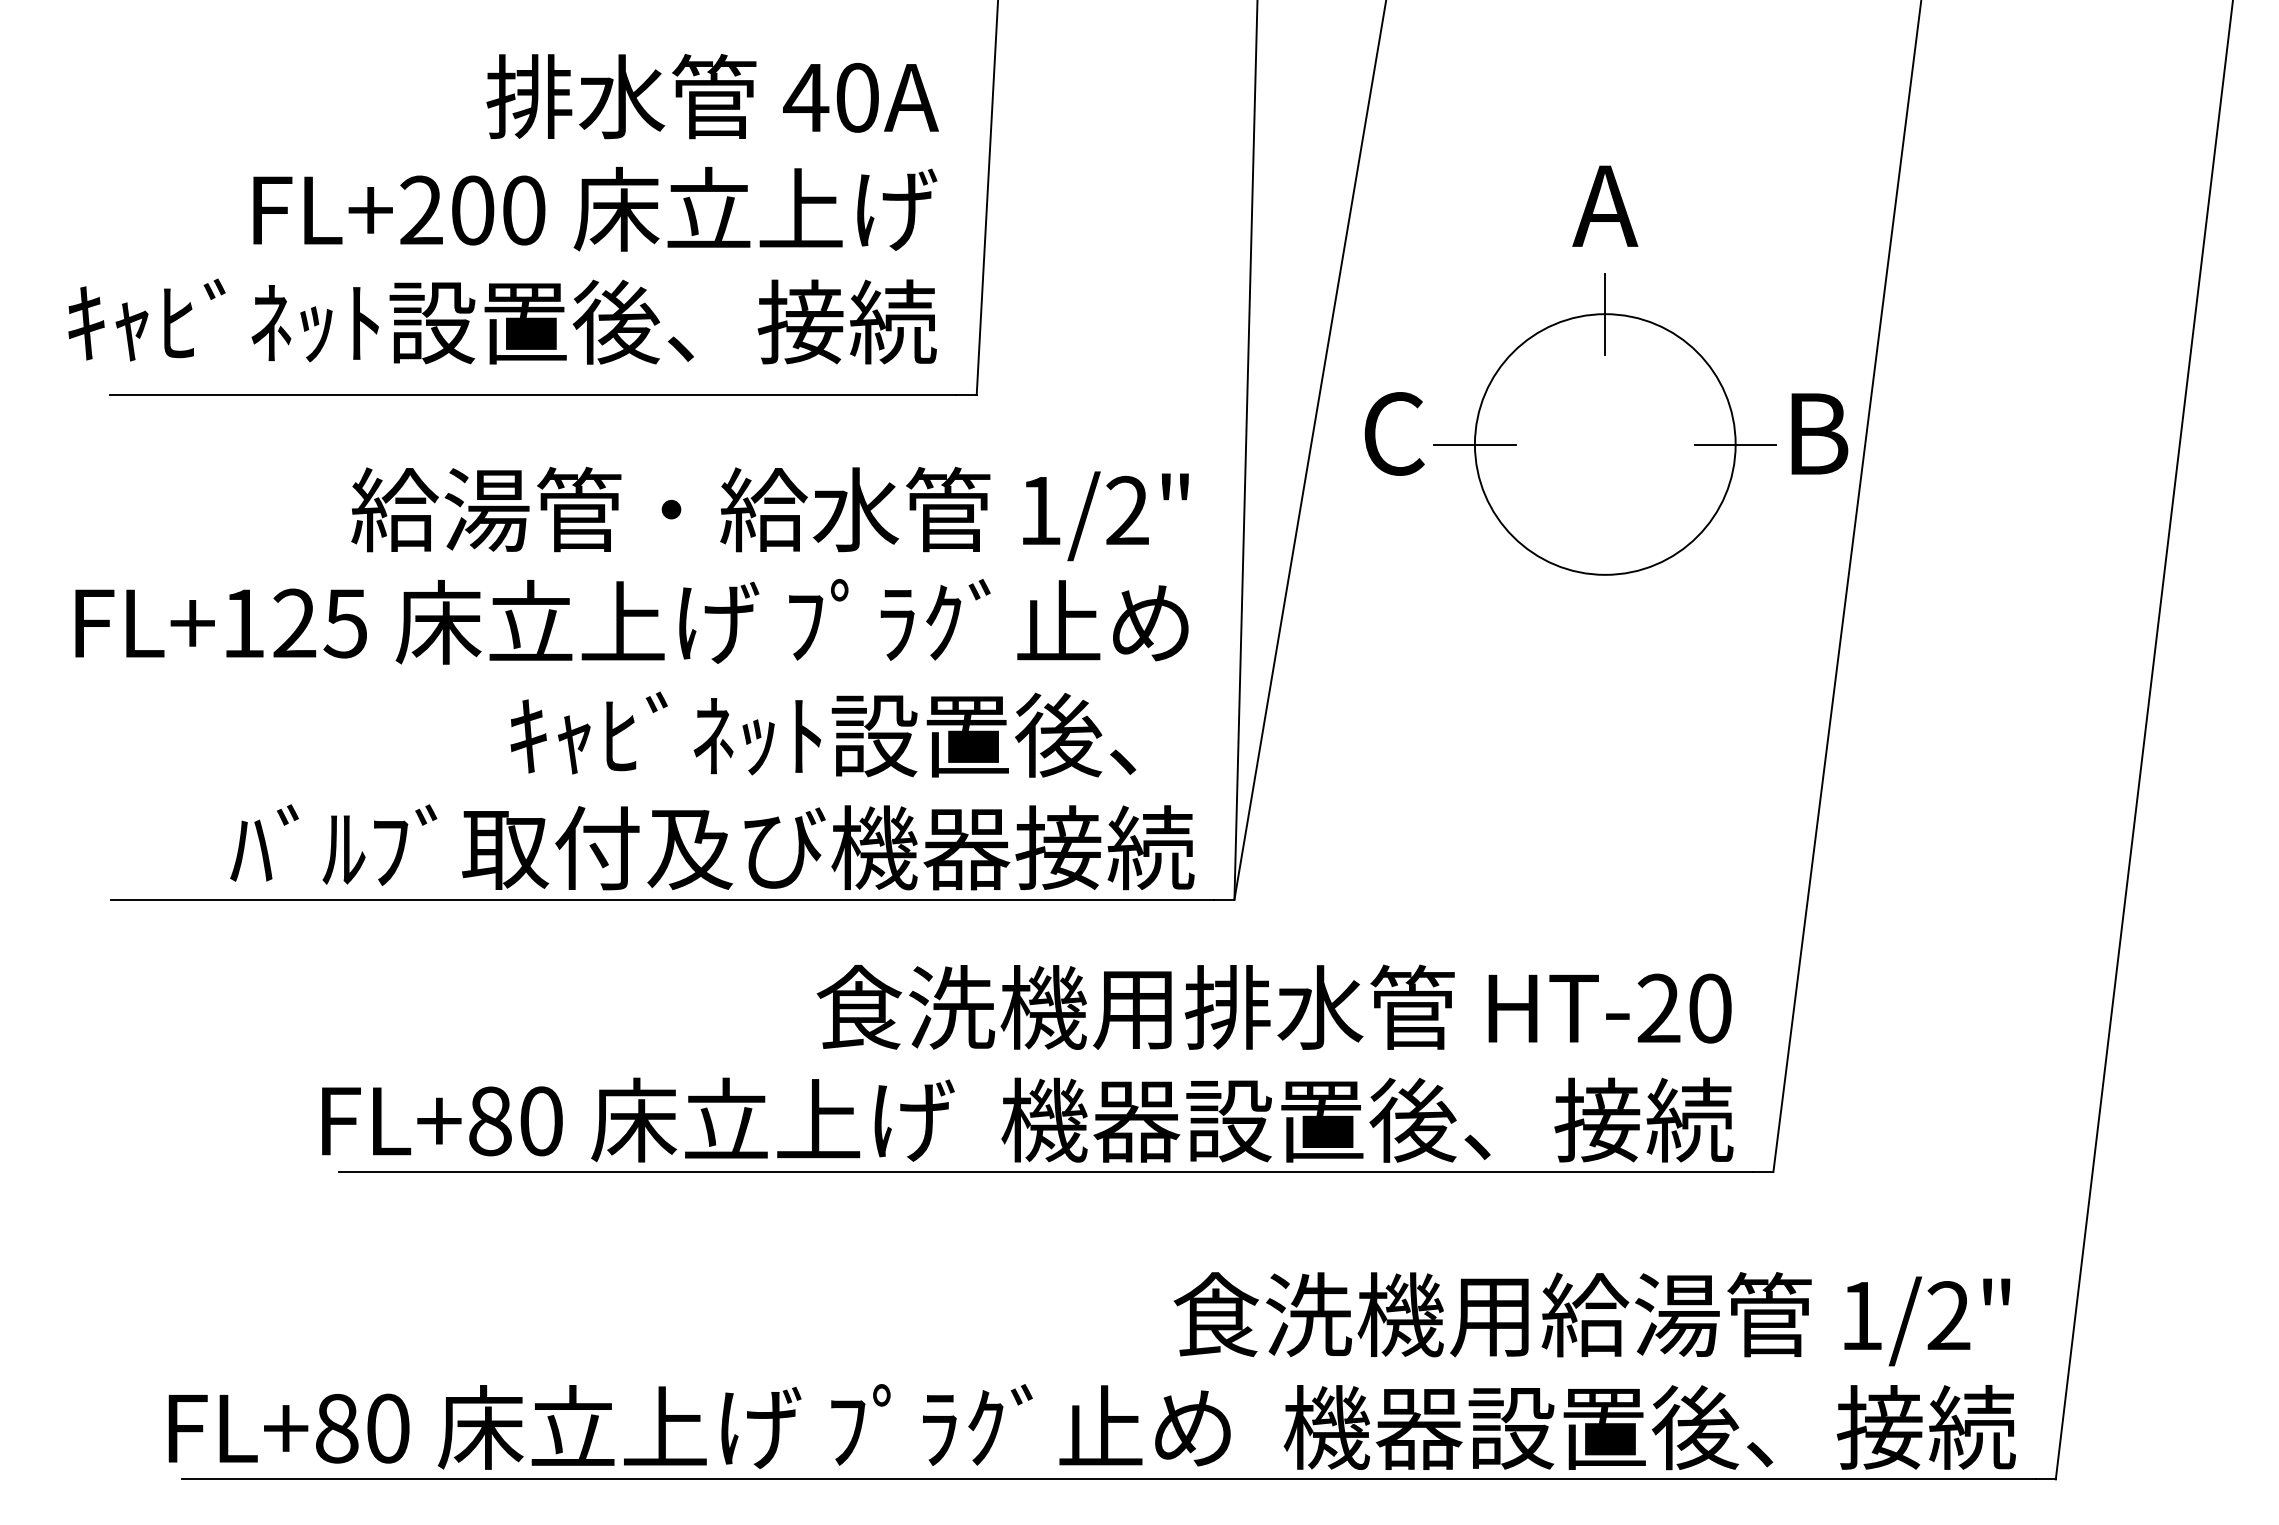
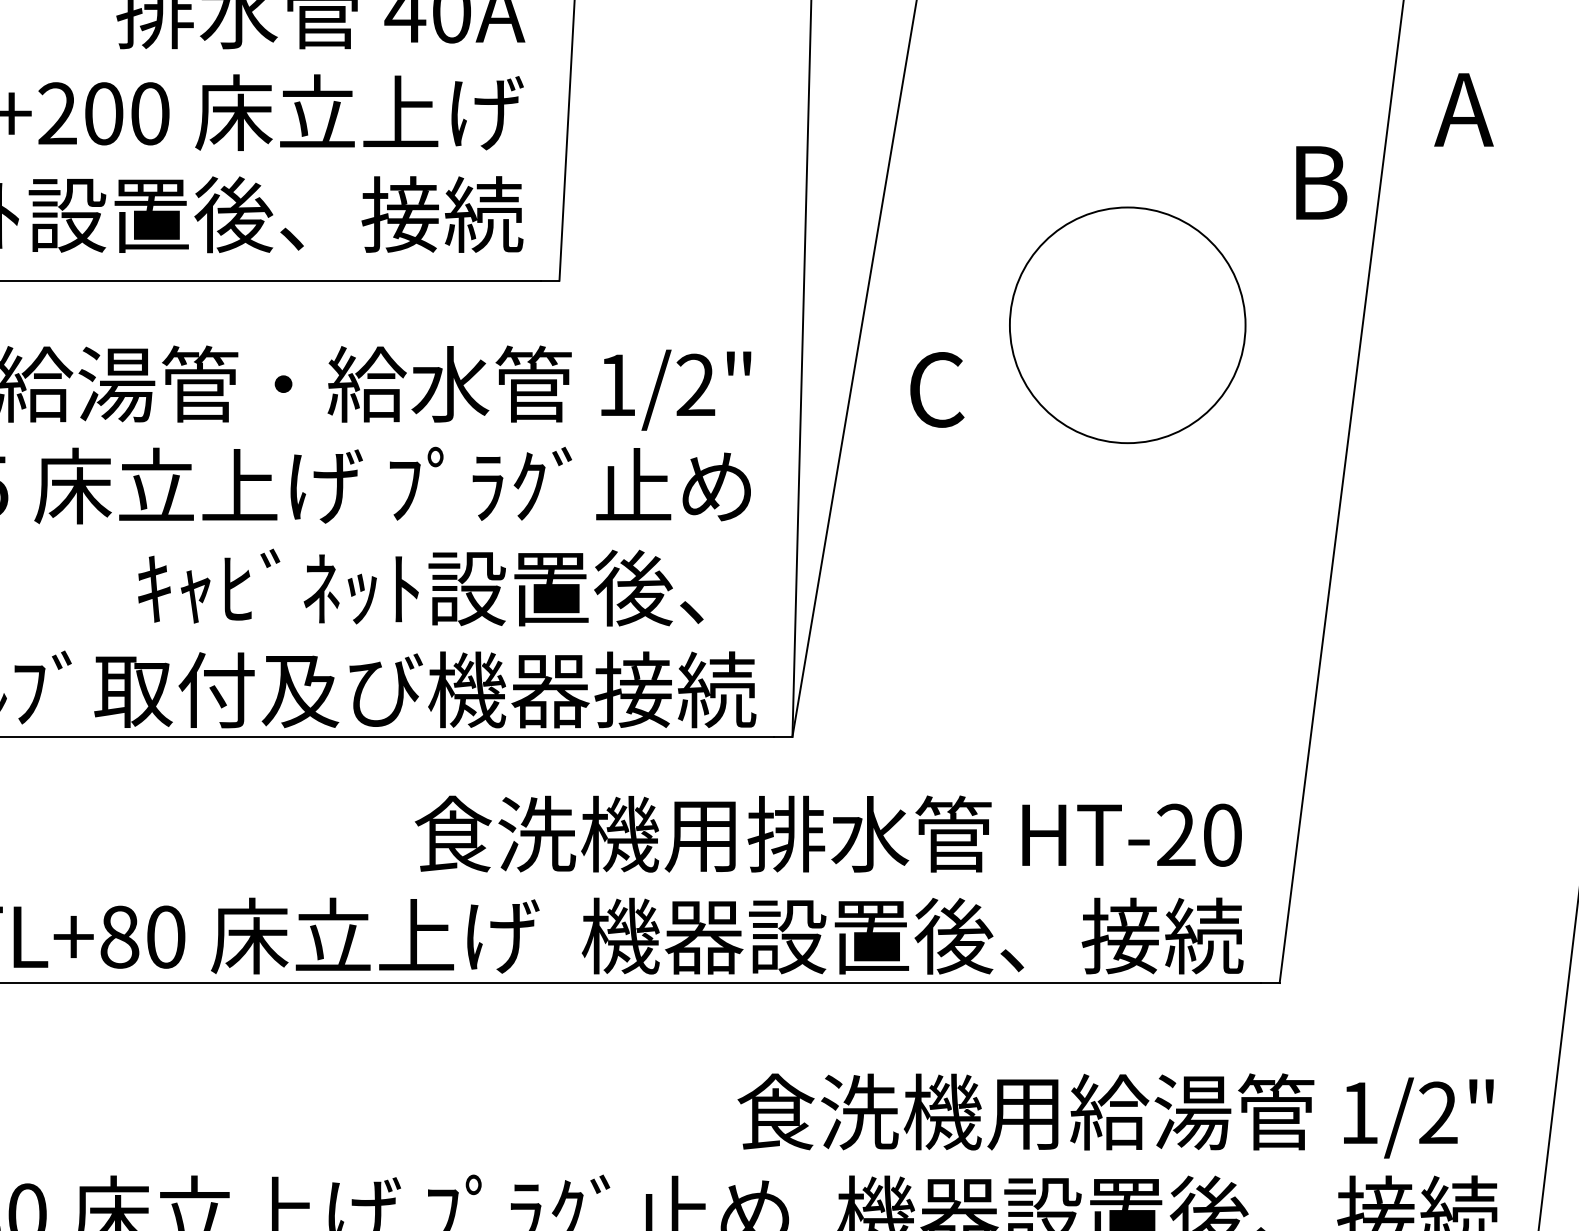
text: (1605, 205) -> (1464, 109), moved
line: (1605, 313) -> (1127, 206), removed
text: (1394, 433) -> (937, 389), moved
text: (1819, 433) -> (1321, 182), moved
line: (1474, 444) -> (1009, 325), removed
line: (1735, 444) -> (1245, 325), removed

